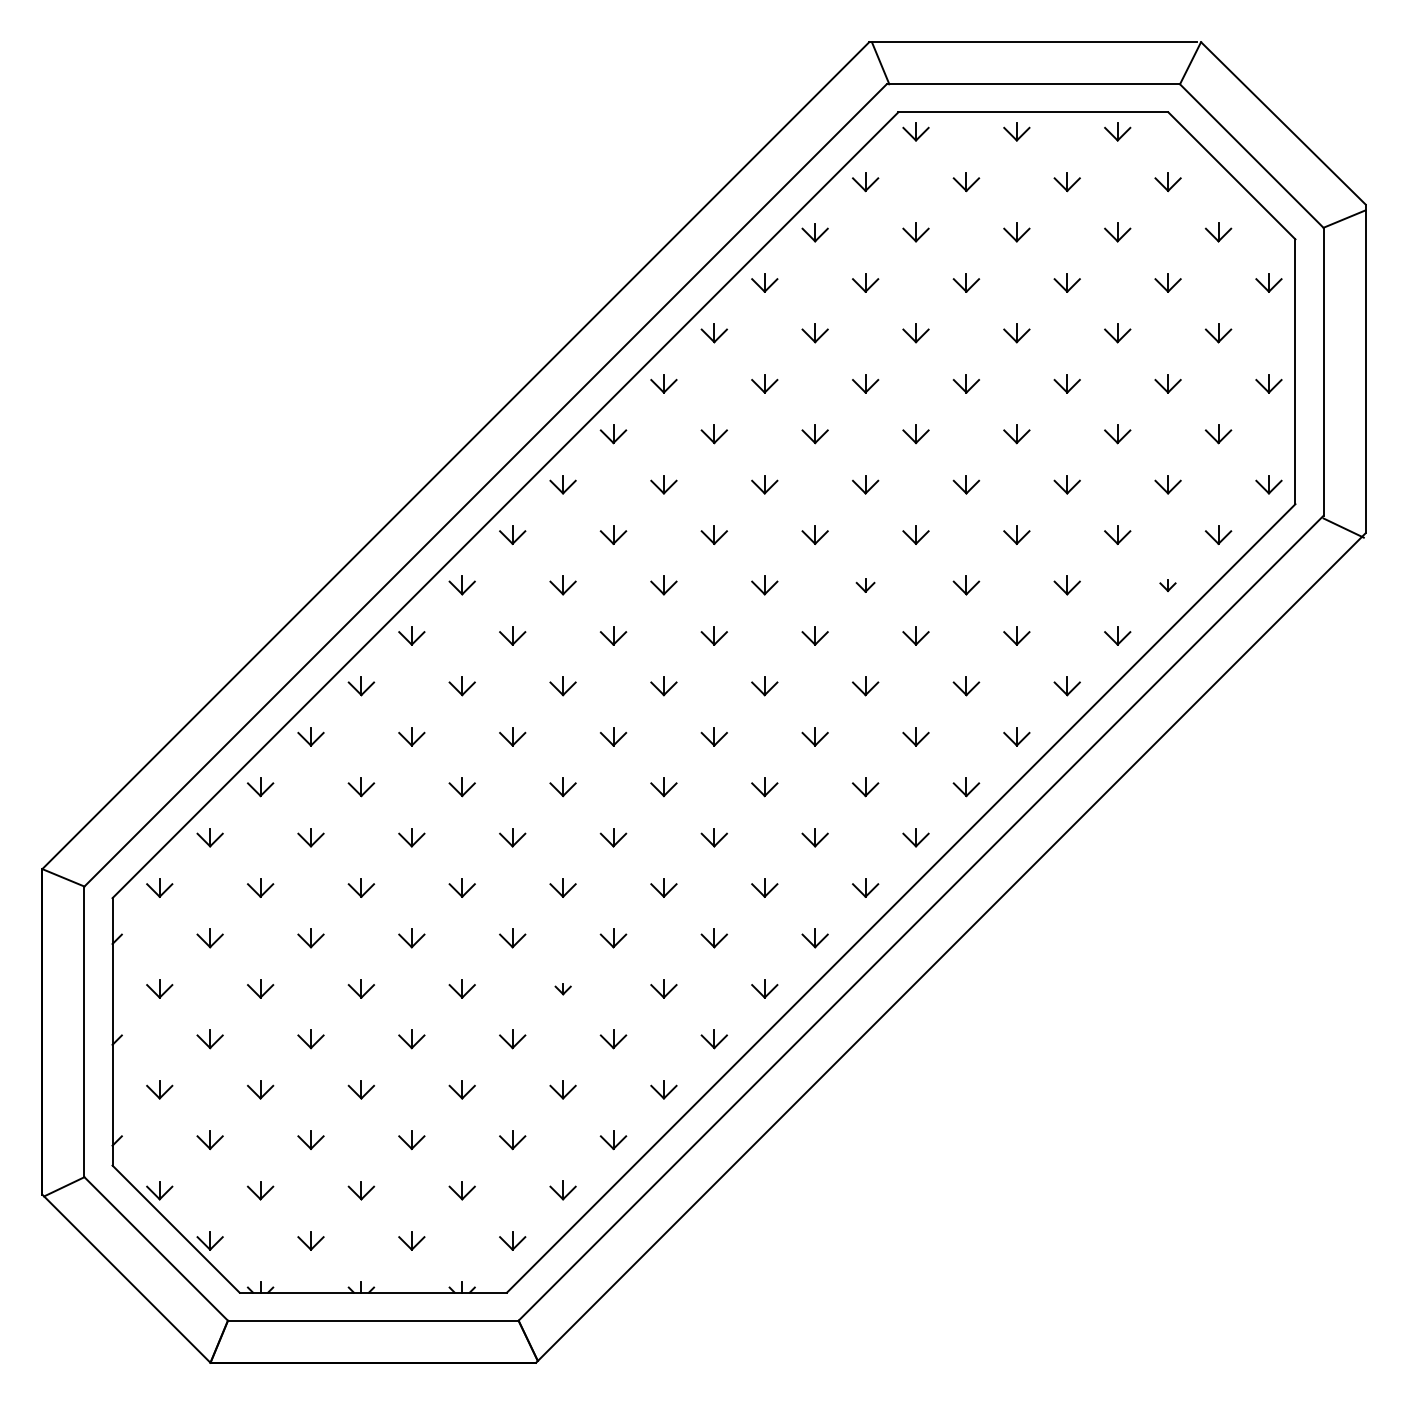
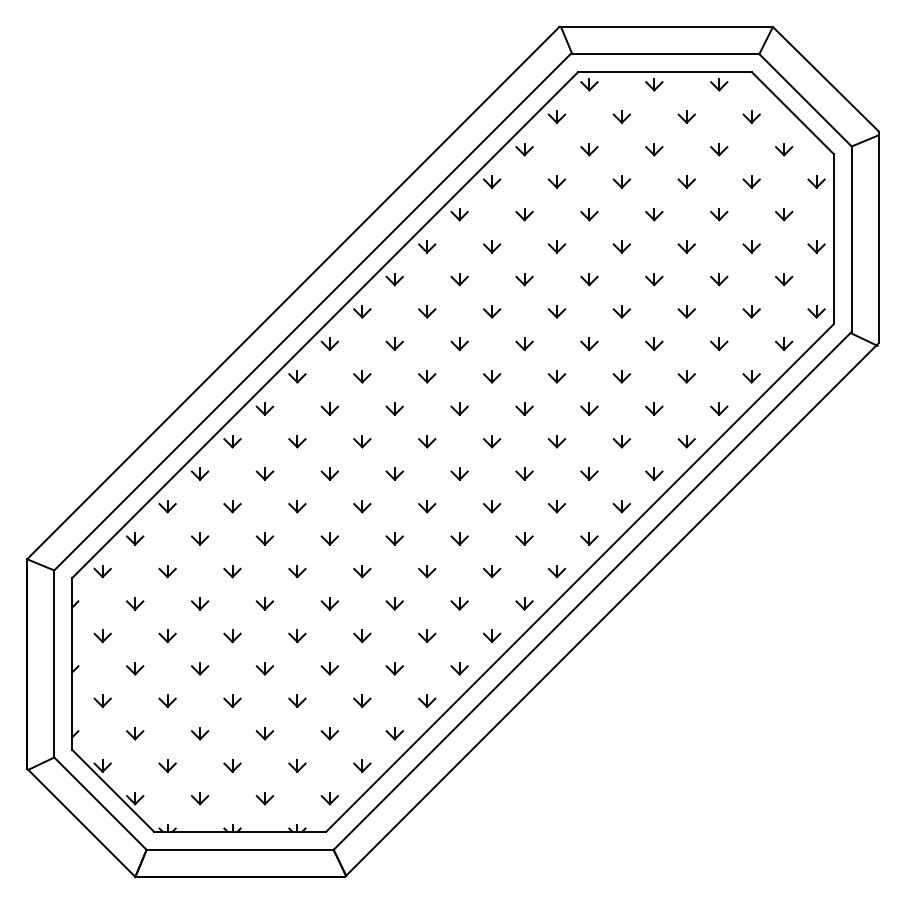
part: (864, 585) -> (556, 376), size x1.43
part: (1167, 585) -> (751, 376), size x1.67
part: (563, 989) -> (362, 636), size x1.67

